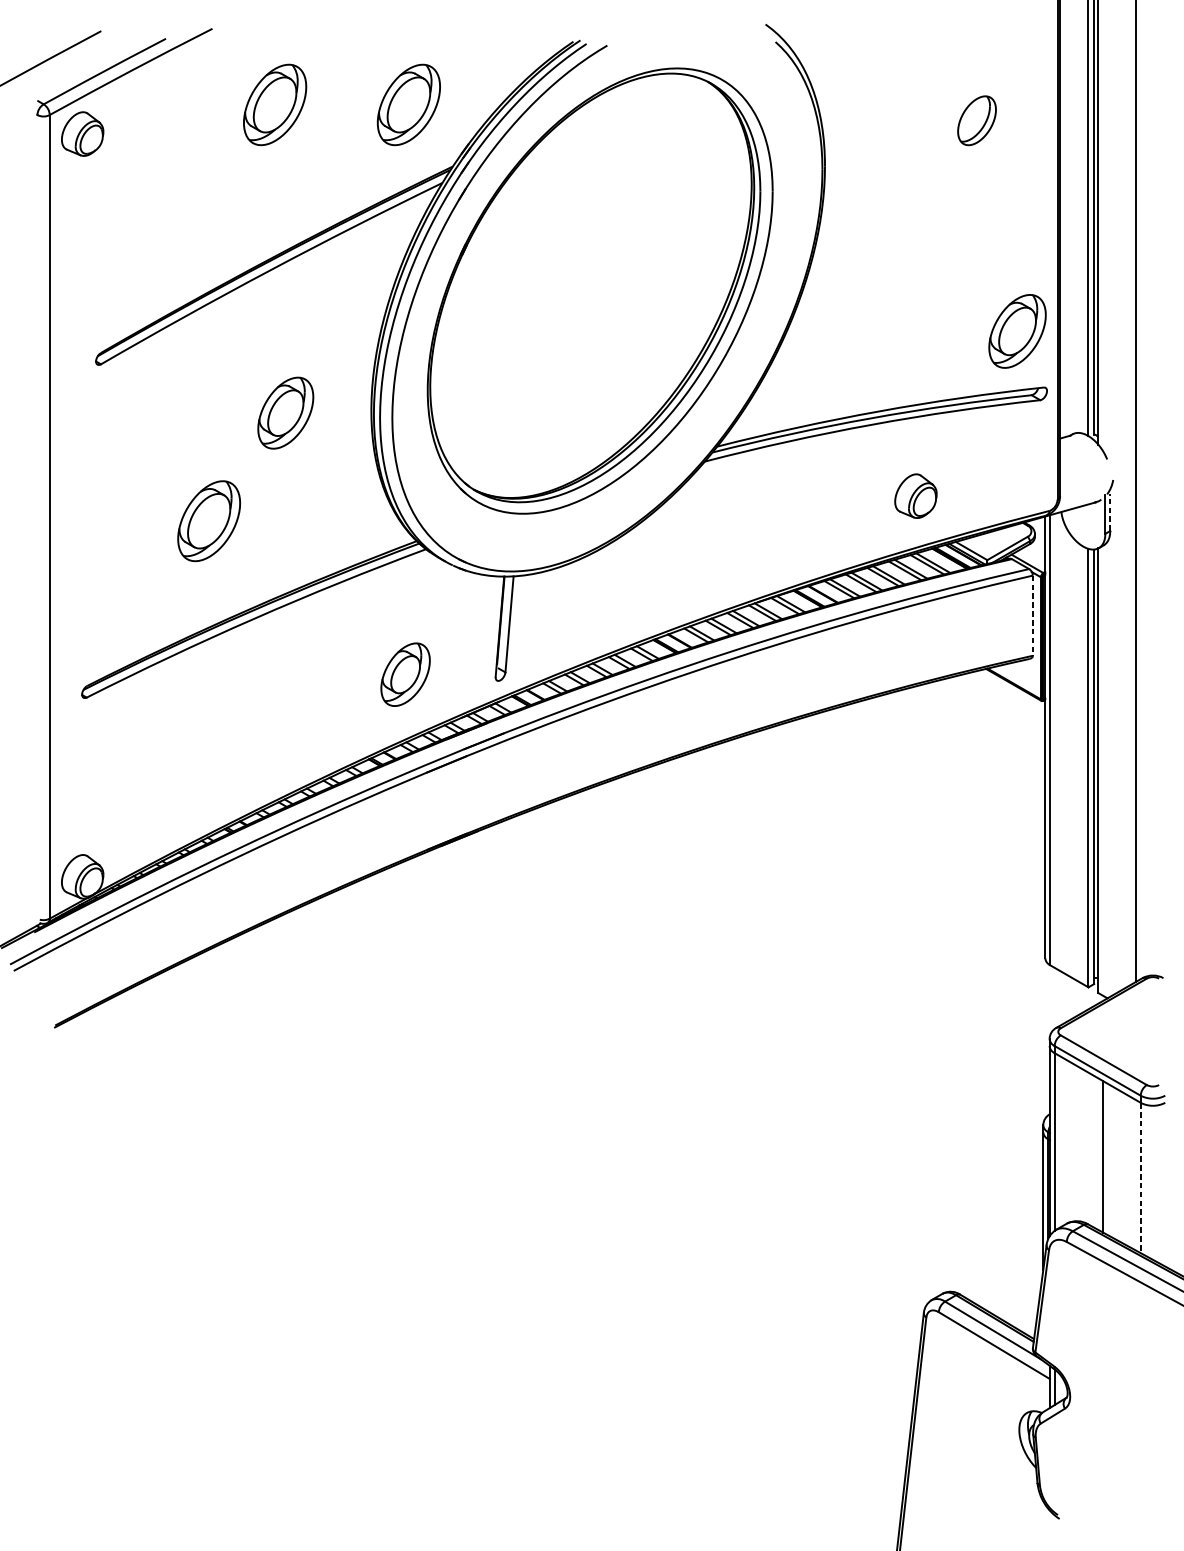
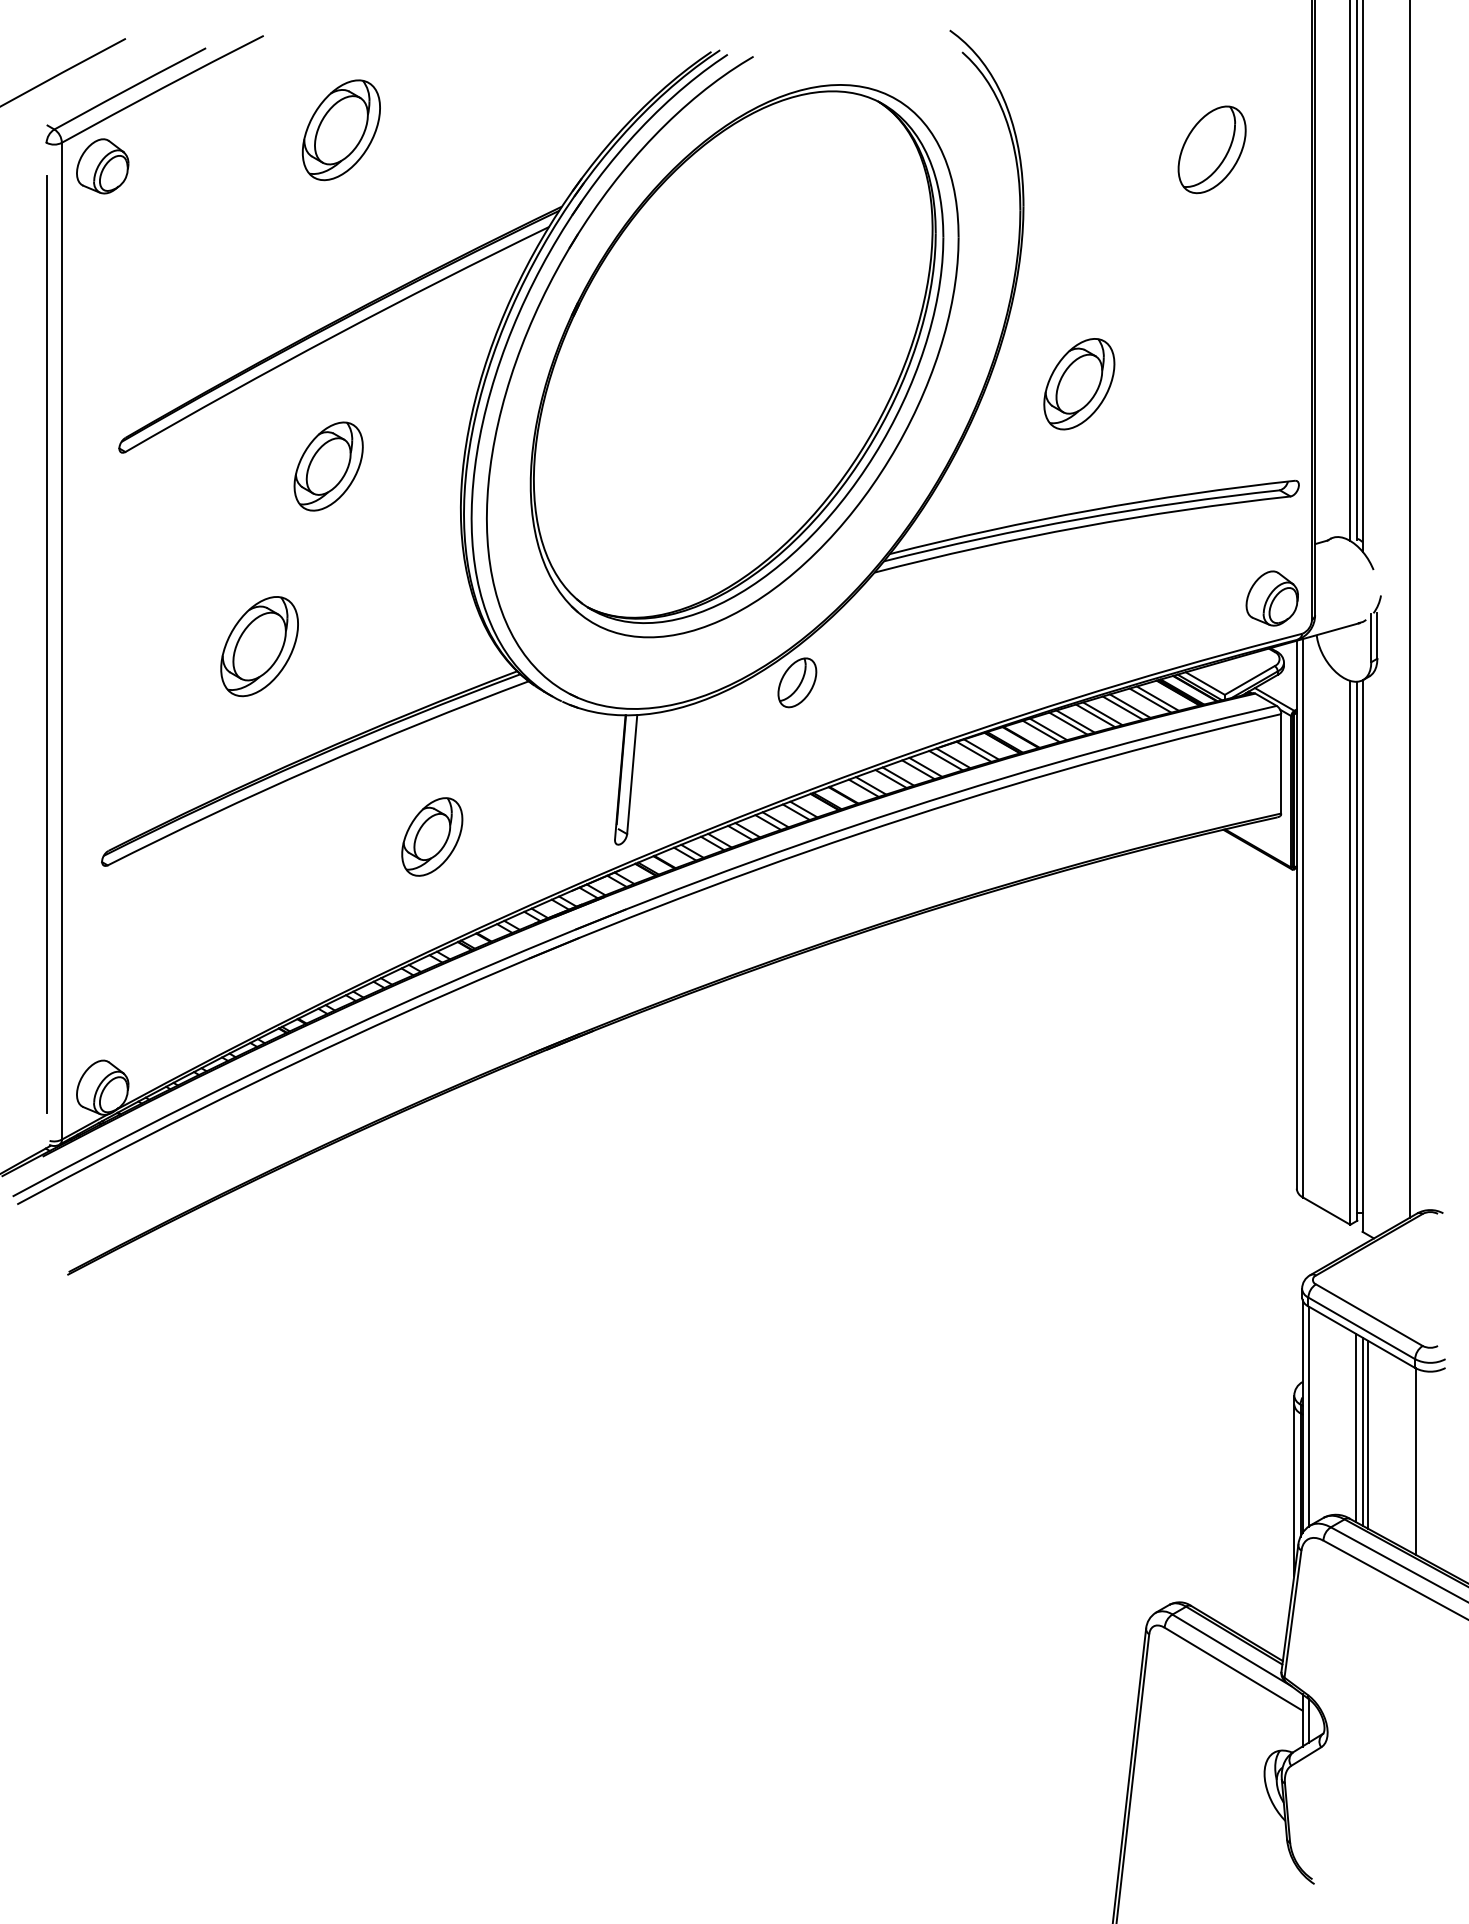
part: (408, 105) -> (507, 130), removed
part: (976, 120) -> (1211, 149), size x1.43
part: (1017, 331) -> (1079, 384), moved
part: (285, 413) -> (328, 466), moved
part: (915, 496) -> (1271, 598), moved
line: (1110, 512) -> (1377, 635), dashed -> solid
line: (37, 519) -> (46, 644), added
part: (642, 550) -> (797, 682), added
line: (1032, 615) -> (1281, 763), dashed -> solid
part: (405, 674) -> (432, 836), moved
line: (1093, 1150) -> (1356, 1427), added
line: (1099, 1154) -> (1363, 1432), added
line: (1141, 1178) -> (1415, 1461), dashed -> solid

